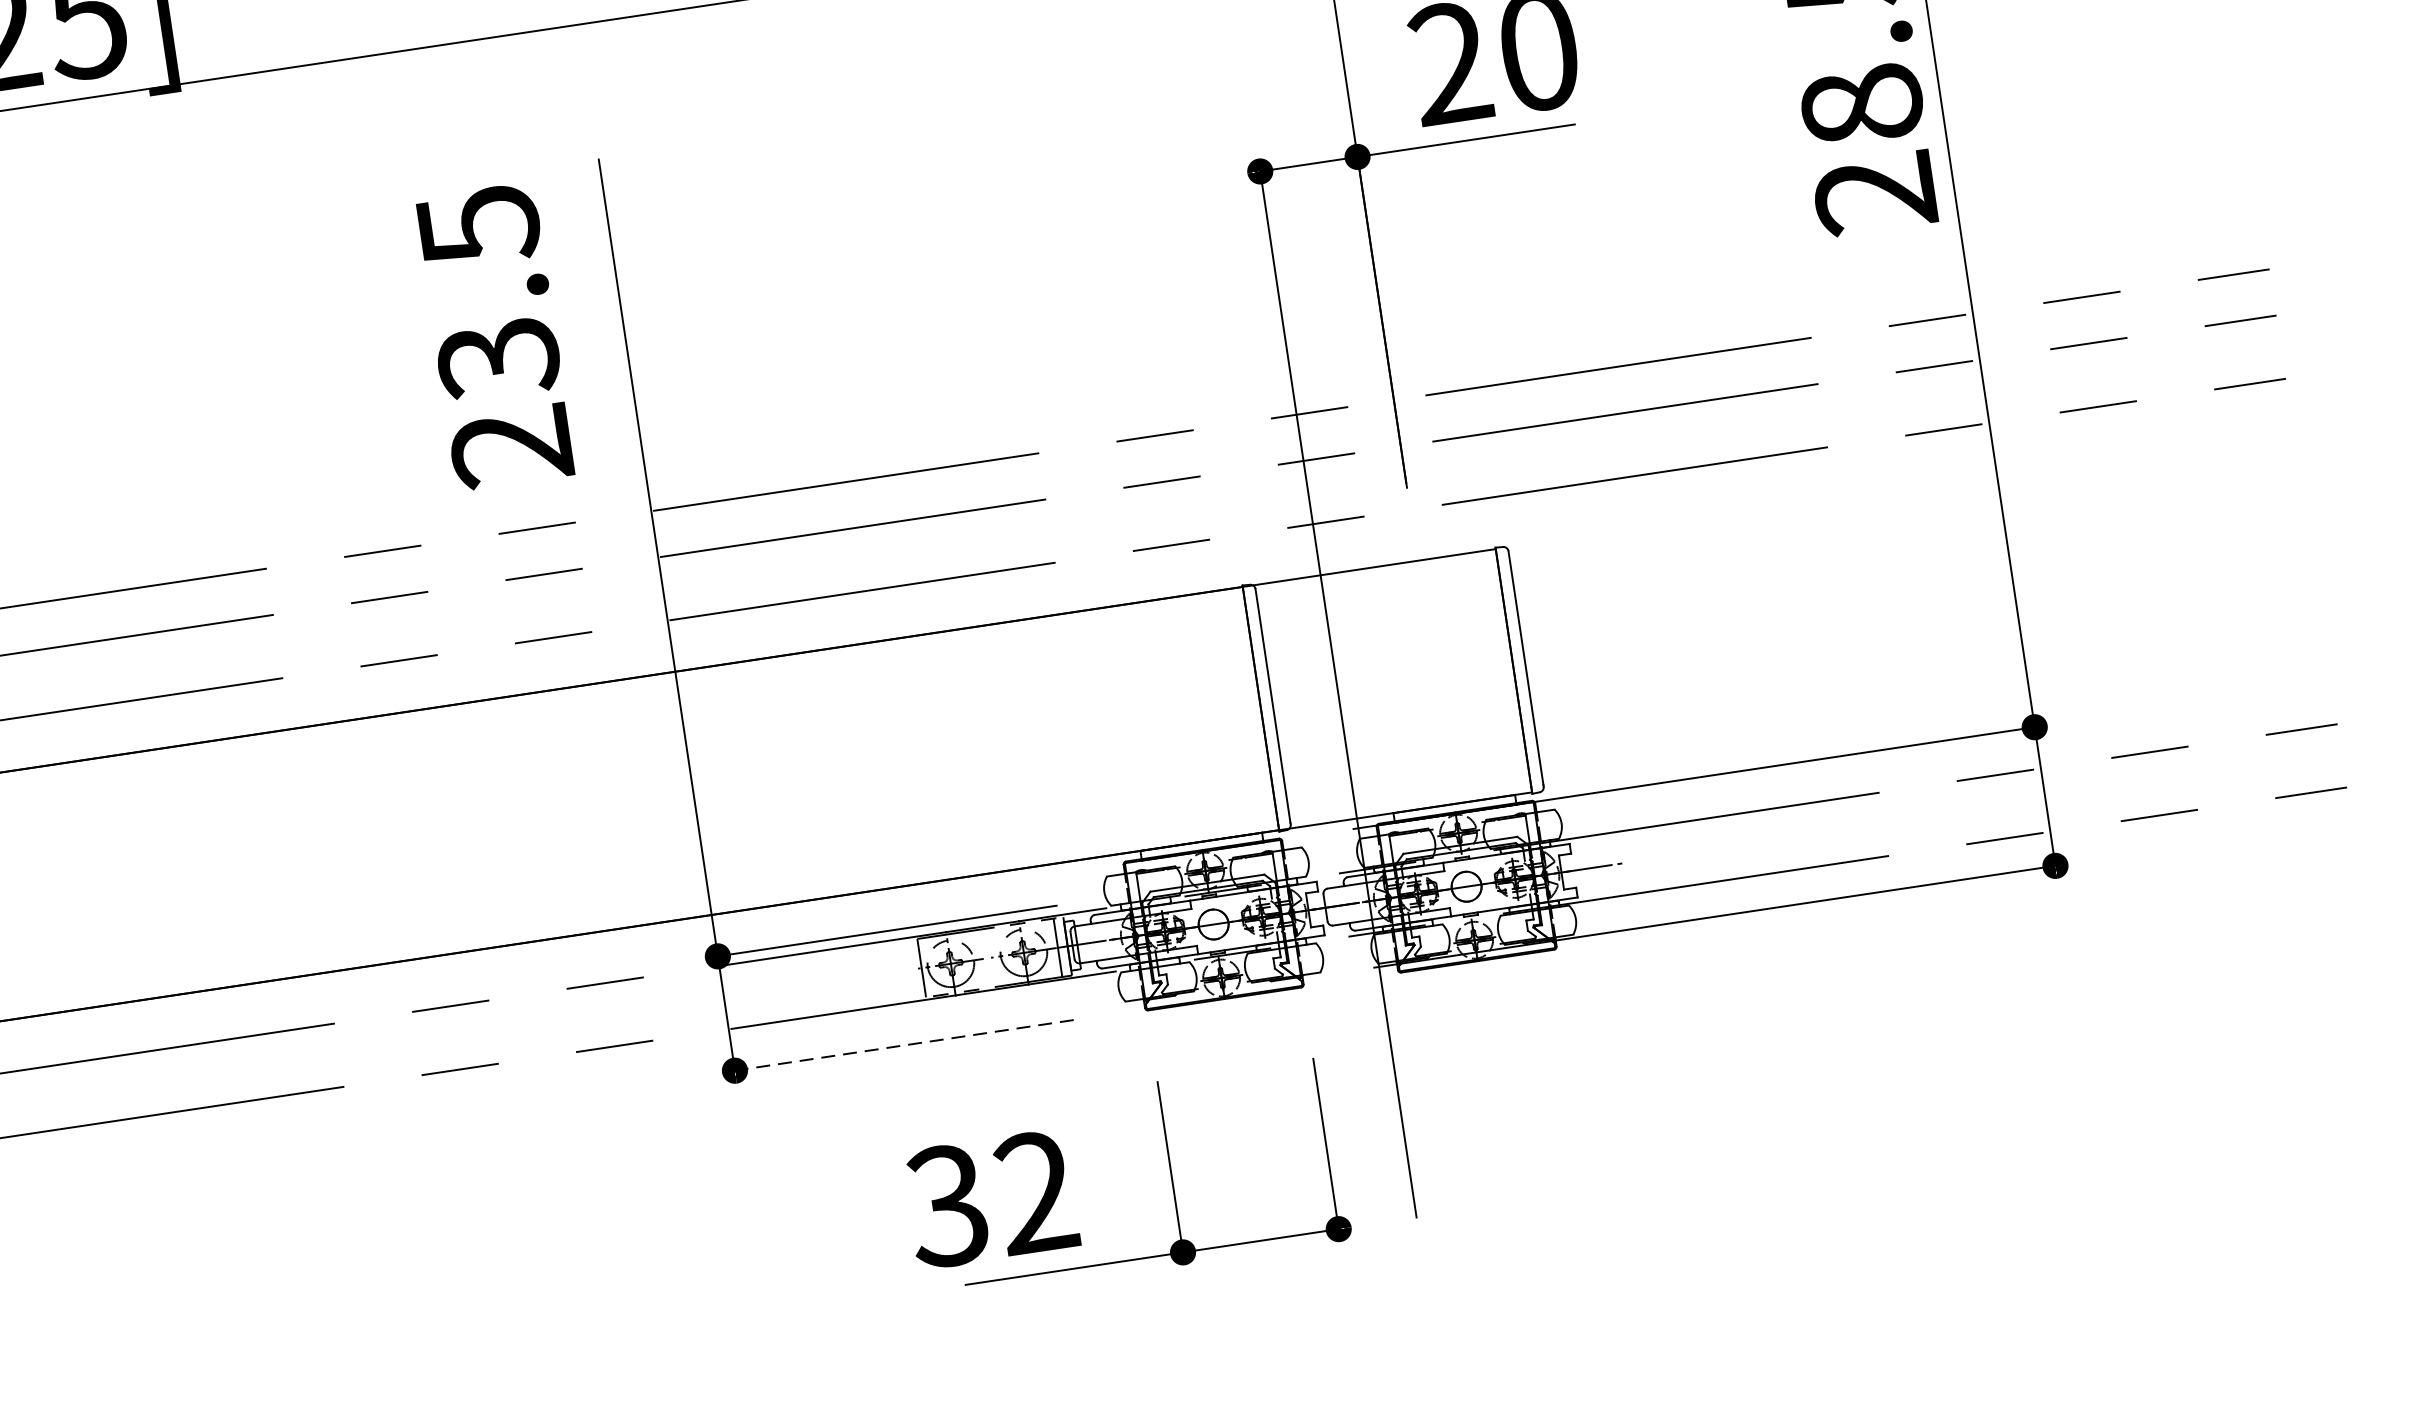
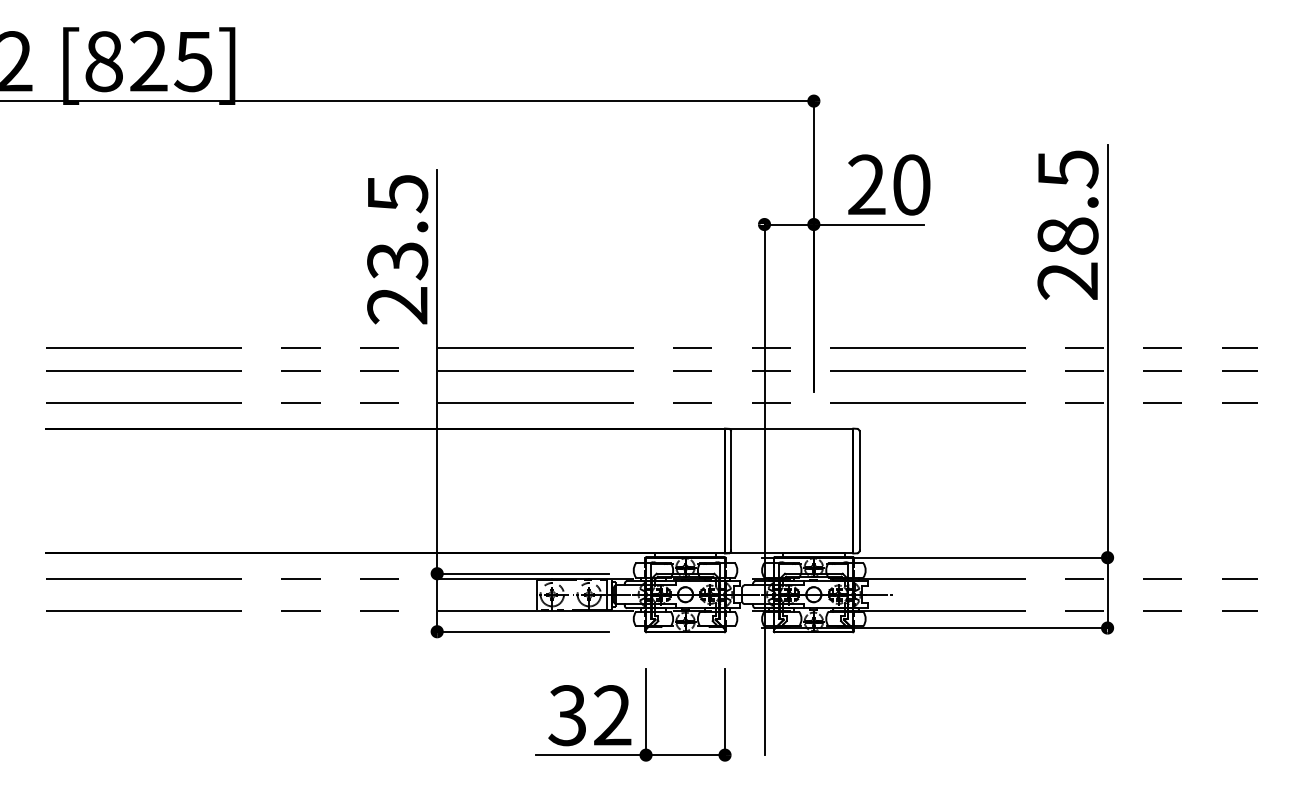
text: (494, 336) -> (397, 249), moved
line: (901, 1045) -> (521, 631), dashed -> solid
text: (990, 1199) -> (589, 715), moved

